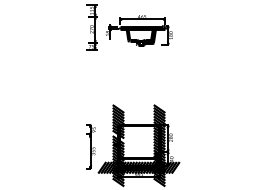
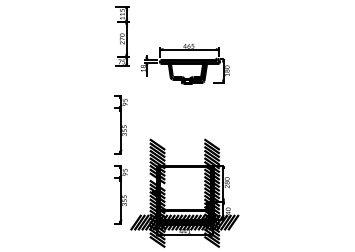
part: (138, 30) -> (184, 64), moved
part: (90, 93) -> (120, 124), added

